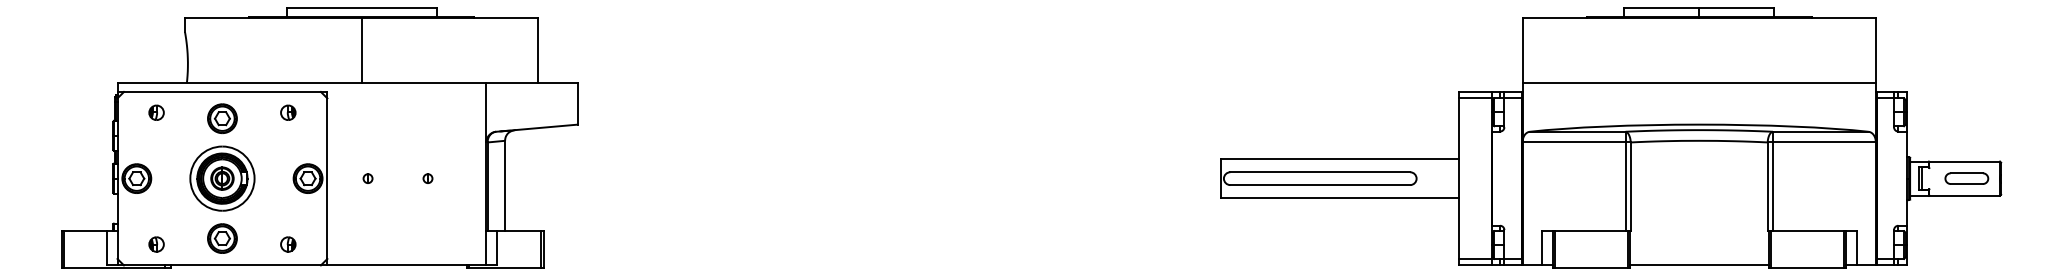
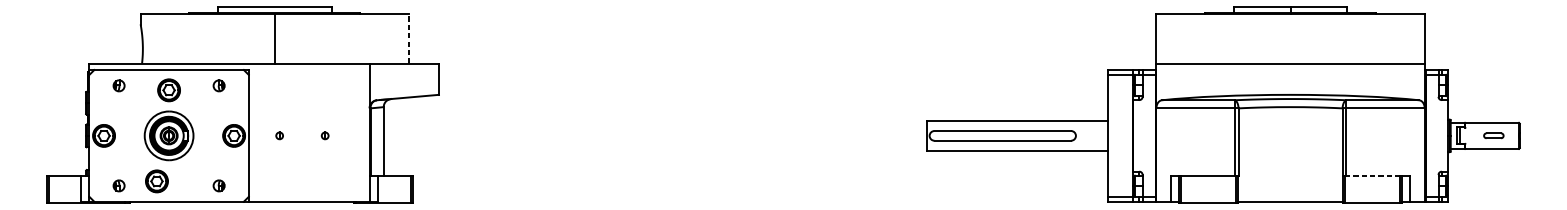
line: (538, 50) -> (409, 38), solid -> dashed
part: (1966, 178) -> (1493, 135), size x0.6
line: (1806, 231) -> (1372, 176), solid -> dashed
part: (222, 238) -> (156, 181), moved

